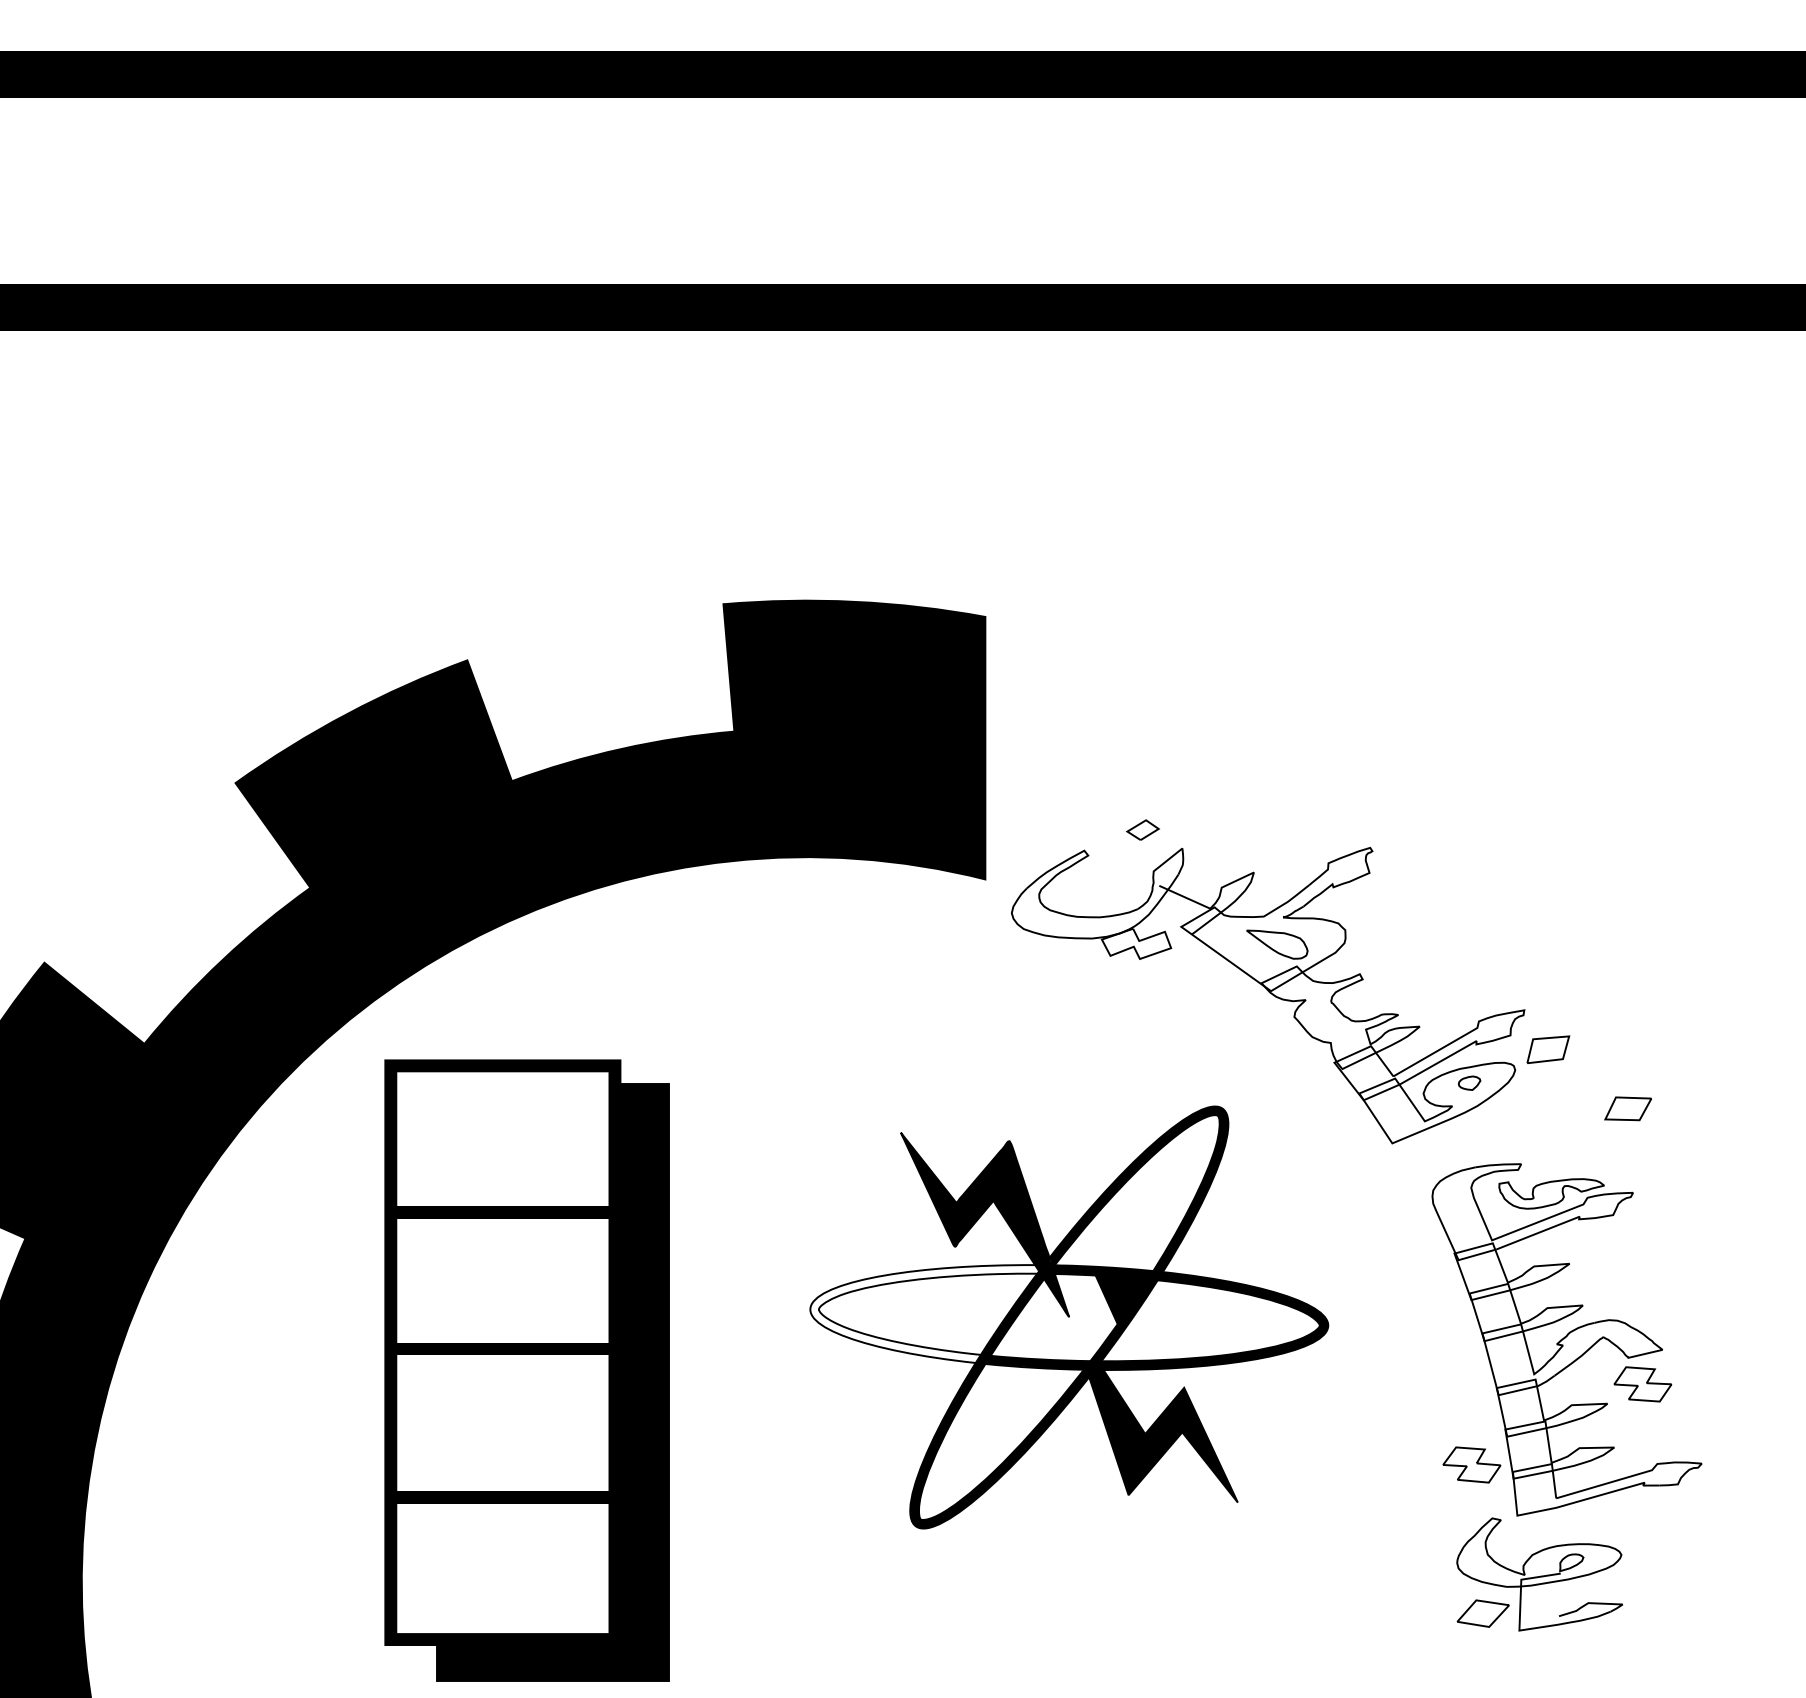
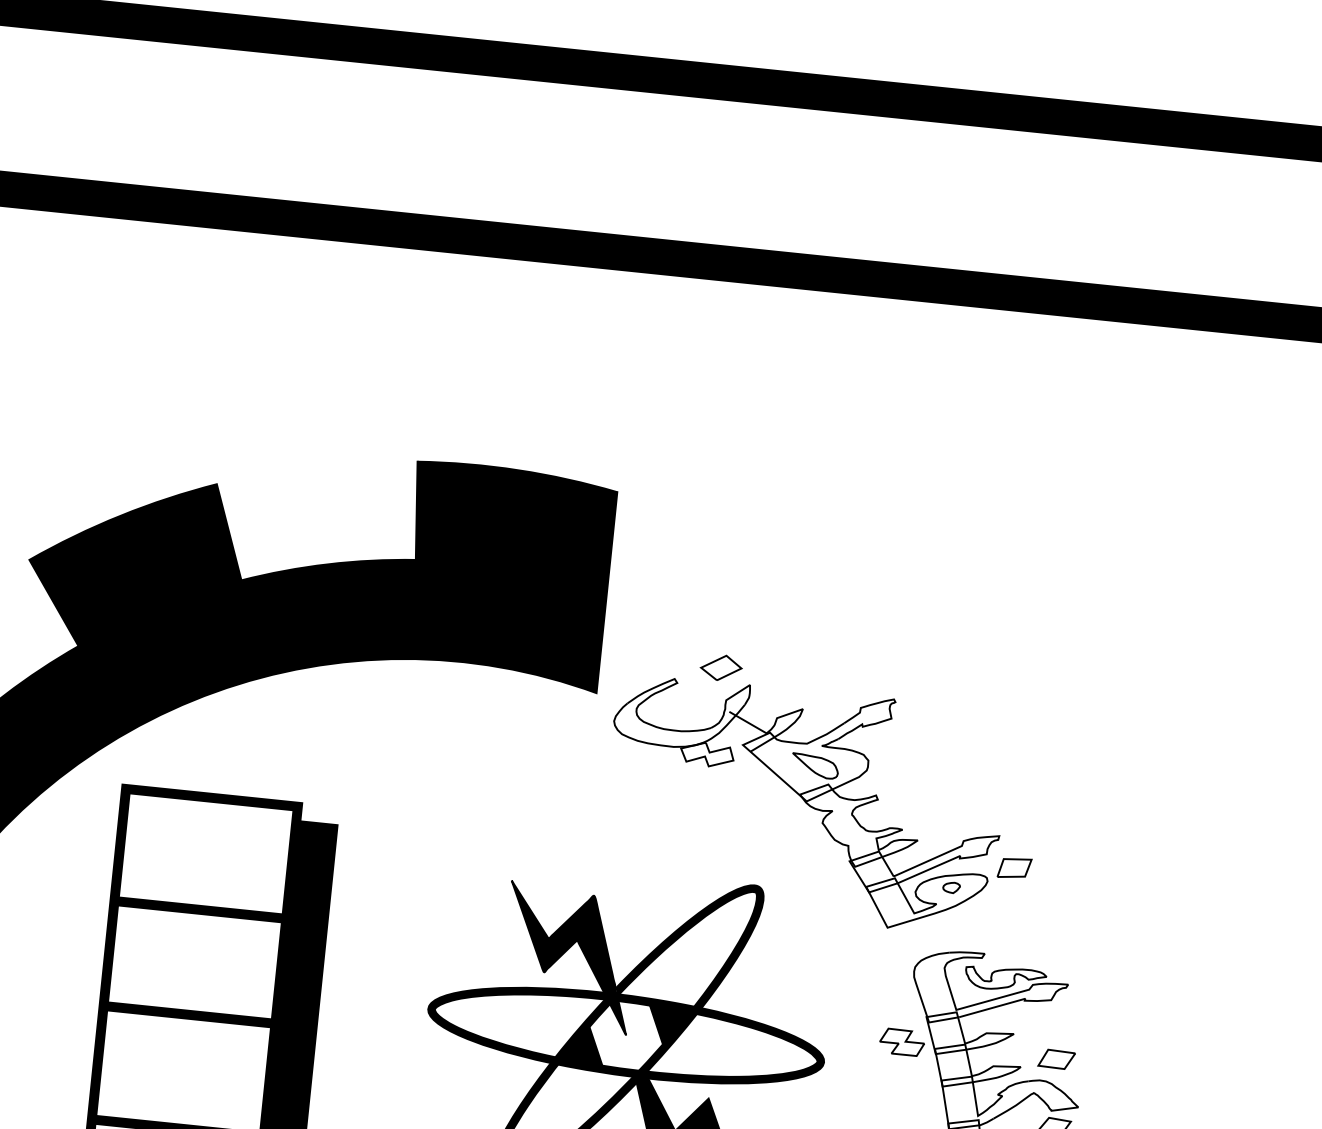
part: (1142, 829) -> (720, 667), size x1.67
part: (1627, 1108) -> (1056, 1059), moved
part: (1426, 1289) -> (902, 1042), added
fill: (936, 1316) -> (524, 1024), added

